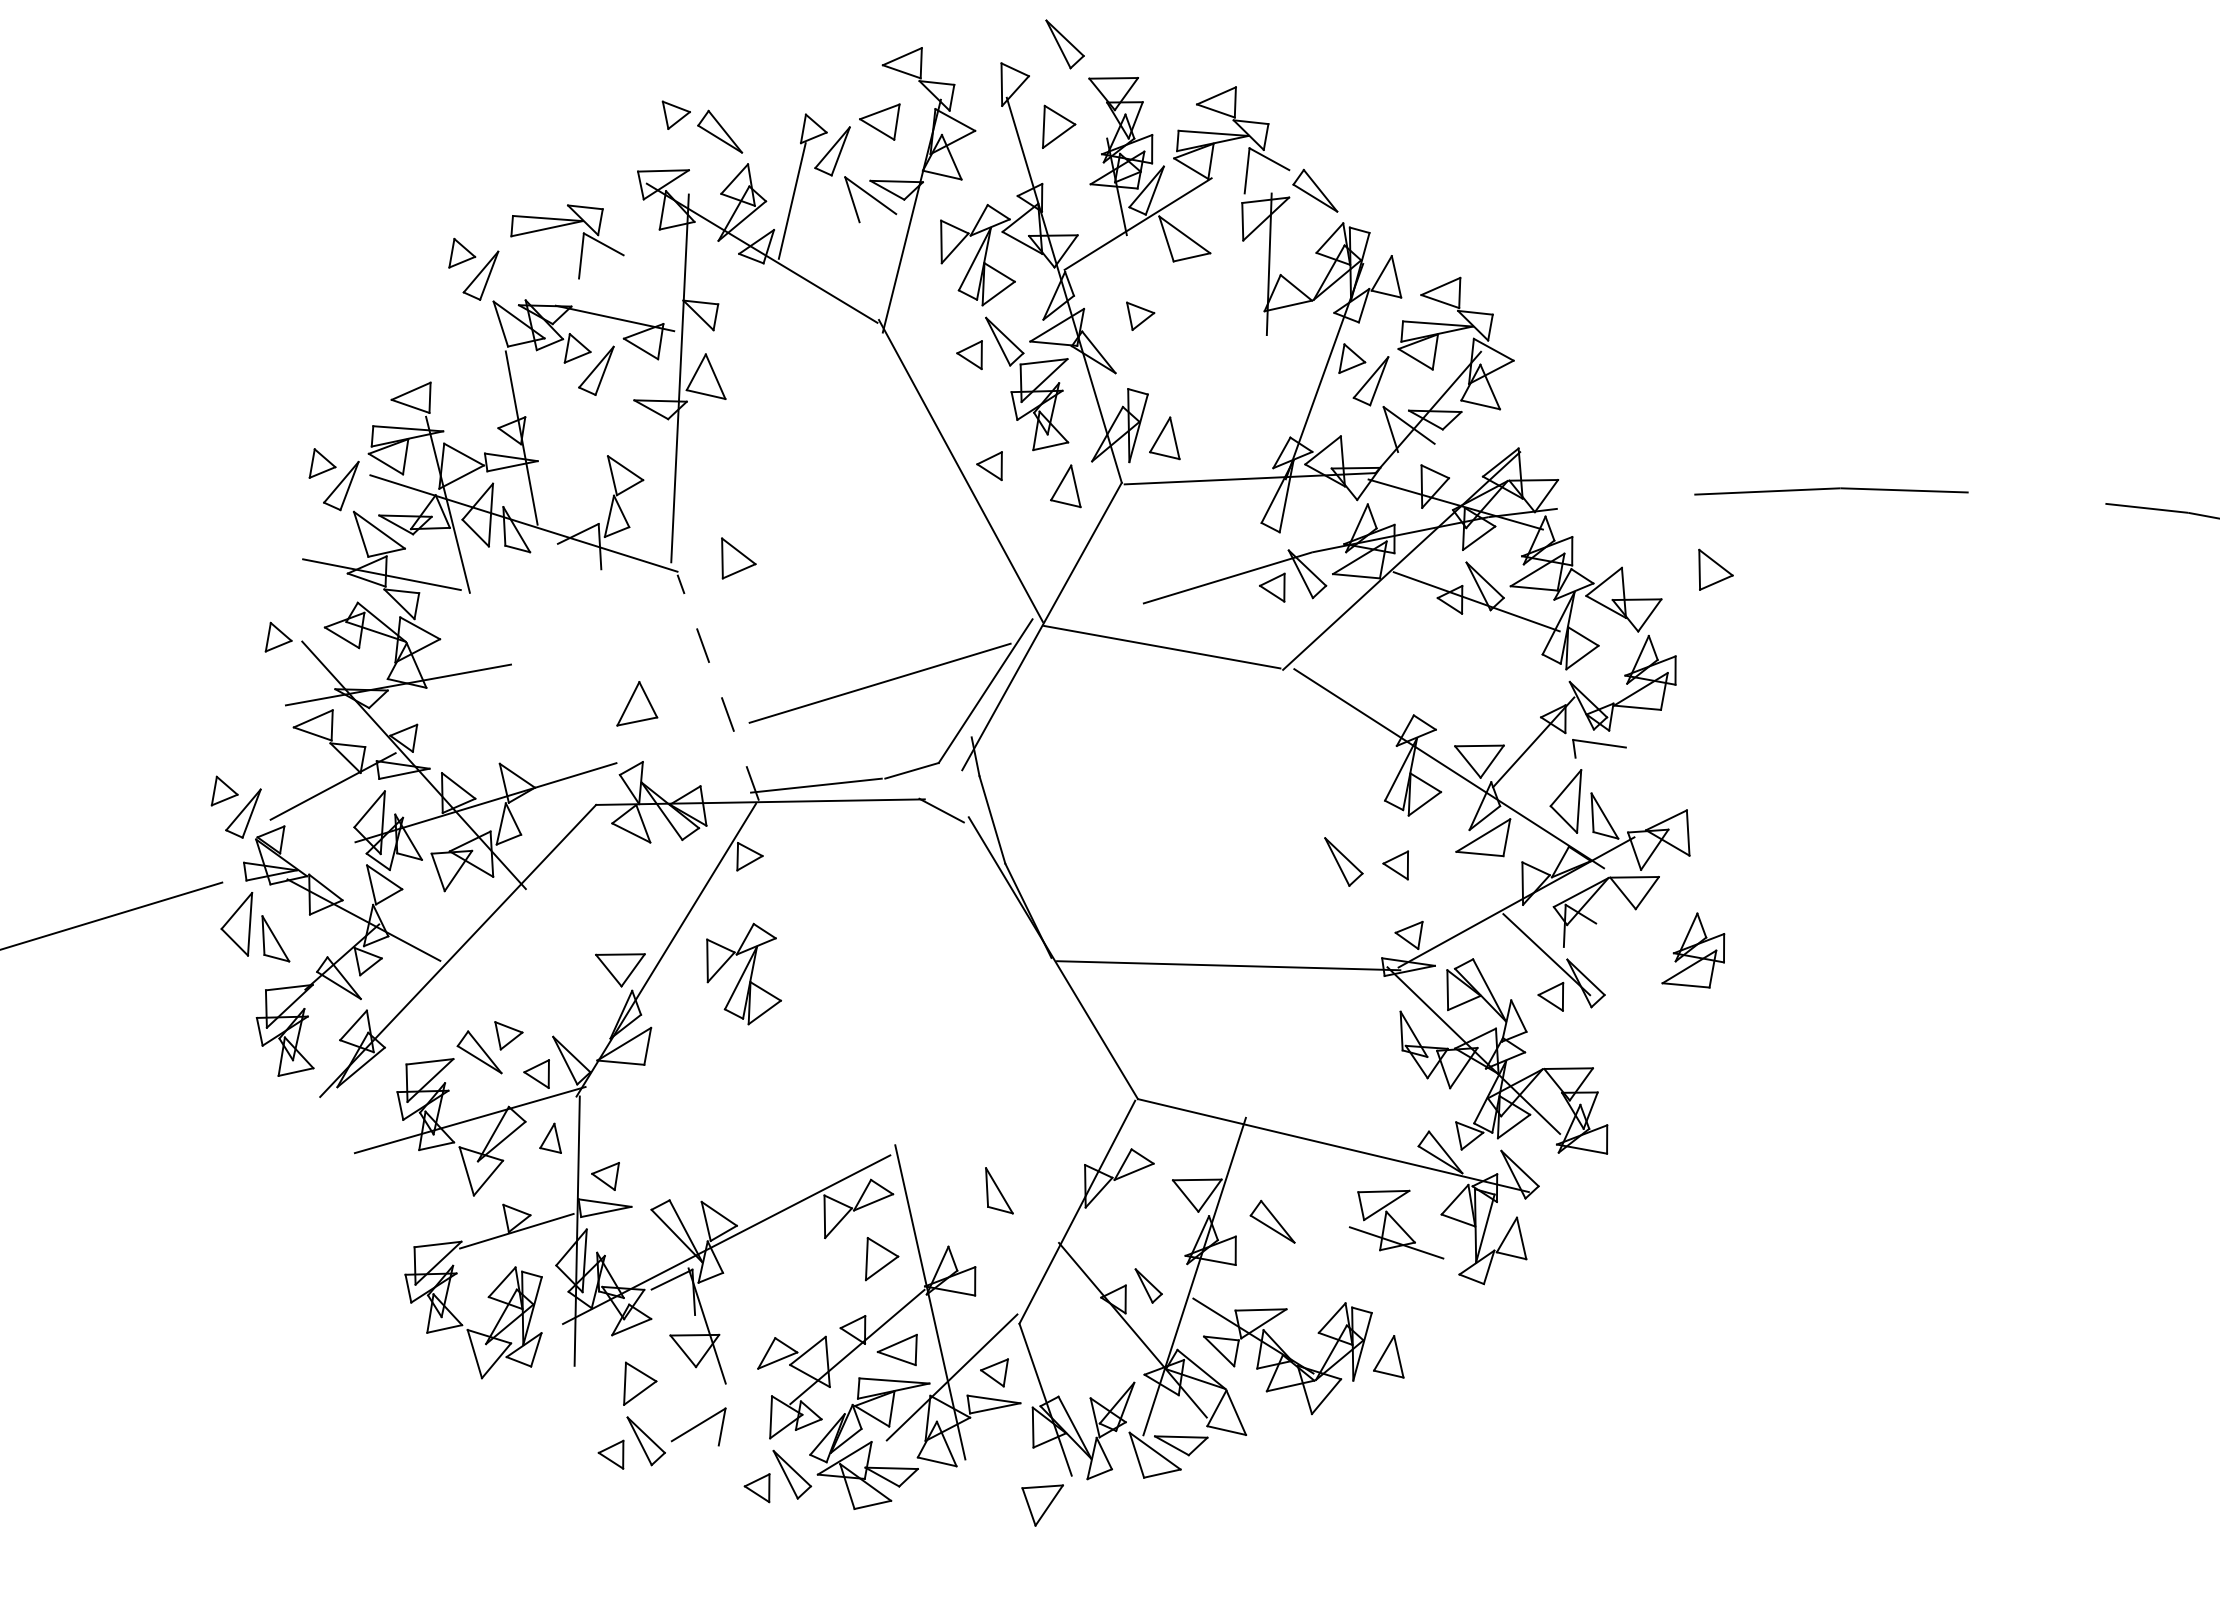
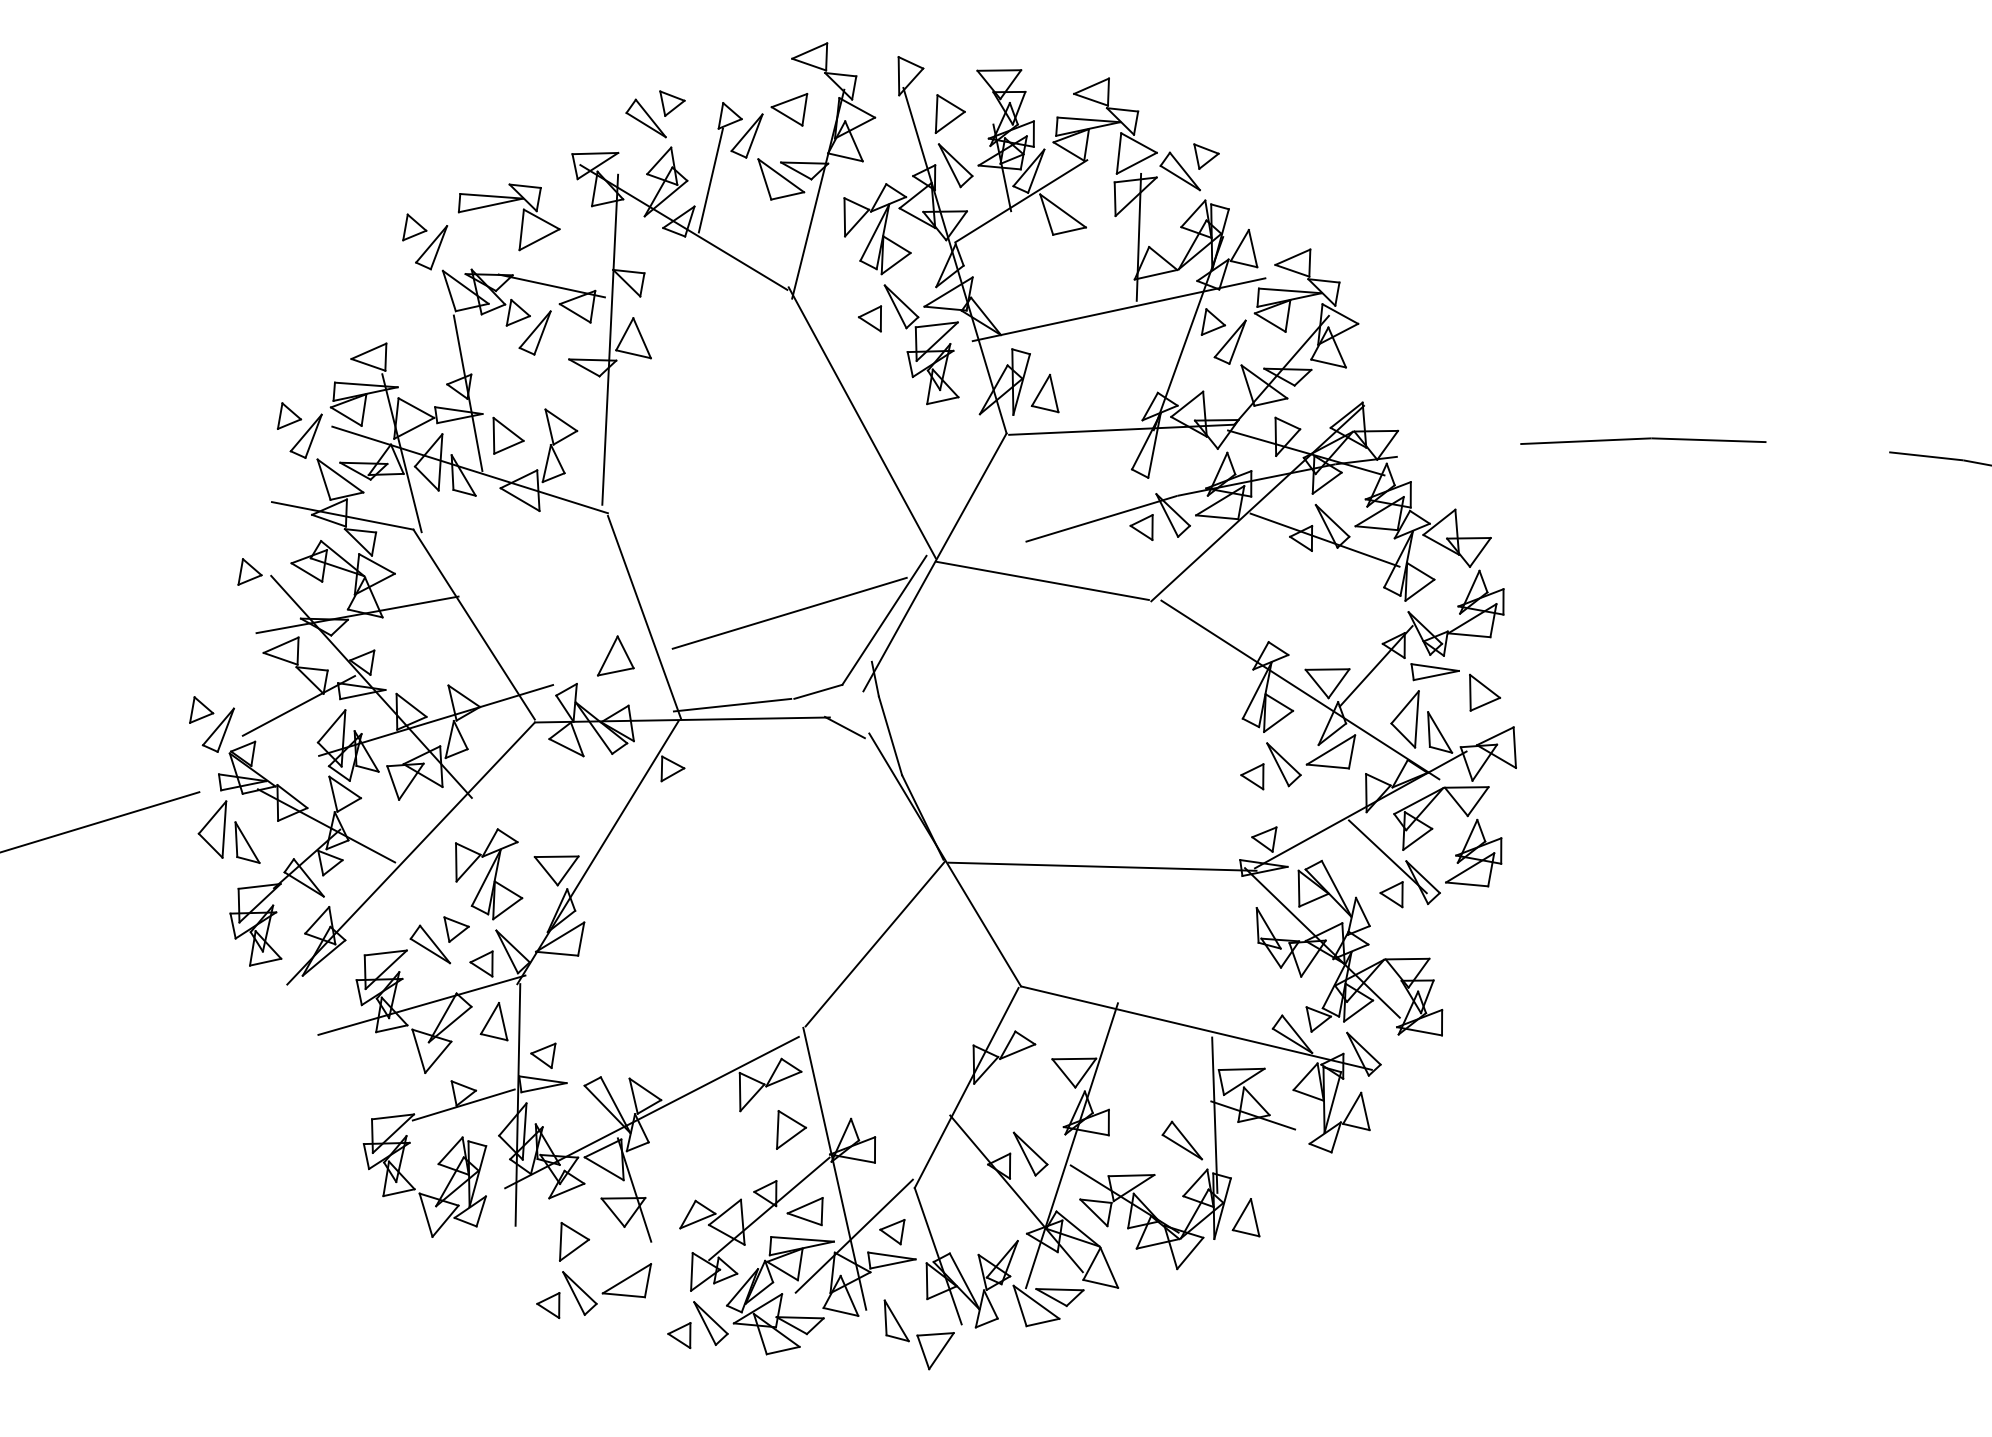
part: (1064, 44) -> (955, 165), moved
part: (675, 114) -> (671, 102), moved
line: (1266, 181) -> (1136, 163), added
line: (877, 218) -> (787, 196), added
line: (601, 266) -> (539, 239), added
part: (1140, 315) -> (1206, 155), moved
line: (1247, 344) -> (1119, 309), added
line: (1416, 447) -> (1271, 401), added
part: (989, 466) -> (887, 418), removed
part: (1065, 486) -> (956, 436), removed
line: (579, 556) -> (519, 499), added
part: (738, 558) -> (508, 435), moved
part: (1715, 569) -> (1484, 692), moved
line: (718, 687) -> (644, 617), dashed -> solid
line: (528, 695) -> (474, 624), added
part: (637, 703) -> (615, 655), moved
line: (1600, 752) -> (1436, 675), added
part: (1343, 861) -> (1283, 764), moved
line: (1579, 934) -> (1417, 838), added
part: (1693, 950) -> (1473, 853), moved
part: (743, 973) -> (488, 873), moved
line: (974, 1051) -> (874, 943), added
part: (550, 1138) -> (493, 1021), size x1.43
part: (999, 1190) -> (896, 1320), moved
part: (1272, 1221) -> (1182, 1140), moved
line: (1353, 1242) -> (1214, 1115), added
part: (1148, 1285) -> (1030, 1153), size x1.43
line: (673, 1302) -> (604, 1168), added
line: (694, 1443) -> (623, 1295), added

